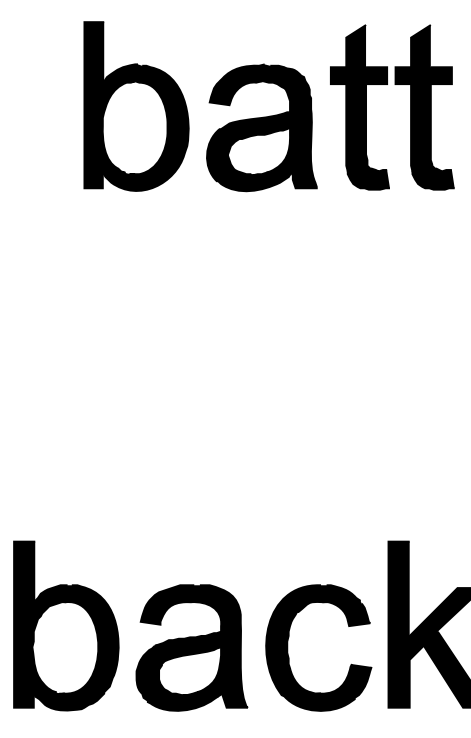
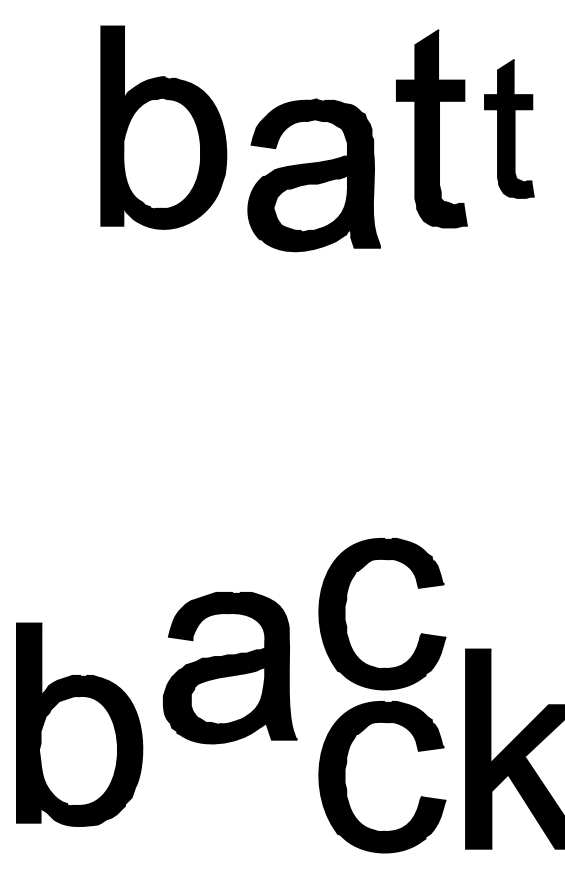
part: (424, 107) -> (509, 128), size x0.7
part: (261, 128) -> (313, 175), moved
part: (288, 519) -> (346, 622), added
part: (66, 625) -> (79, 724), moved
part: (191, 648) -> (229, 668), moved

